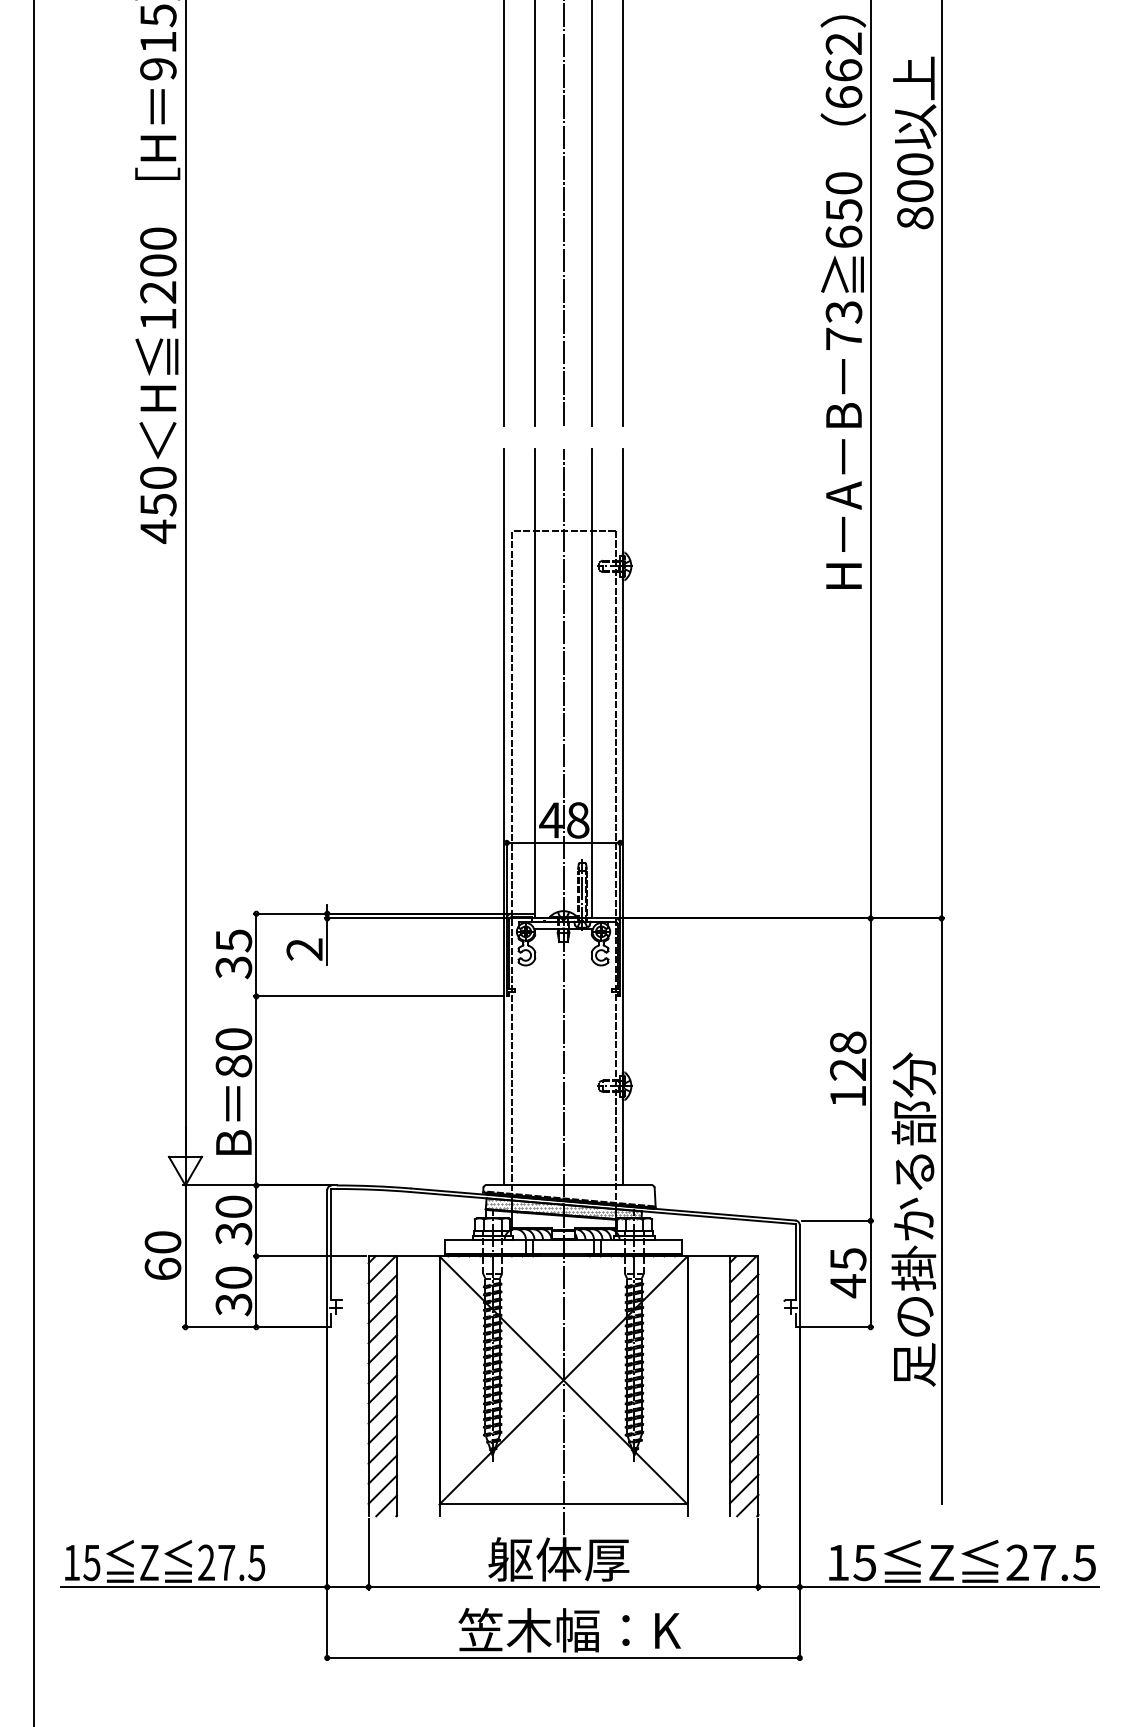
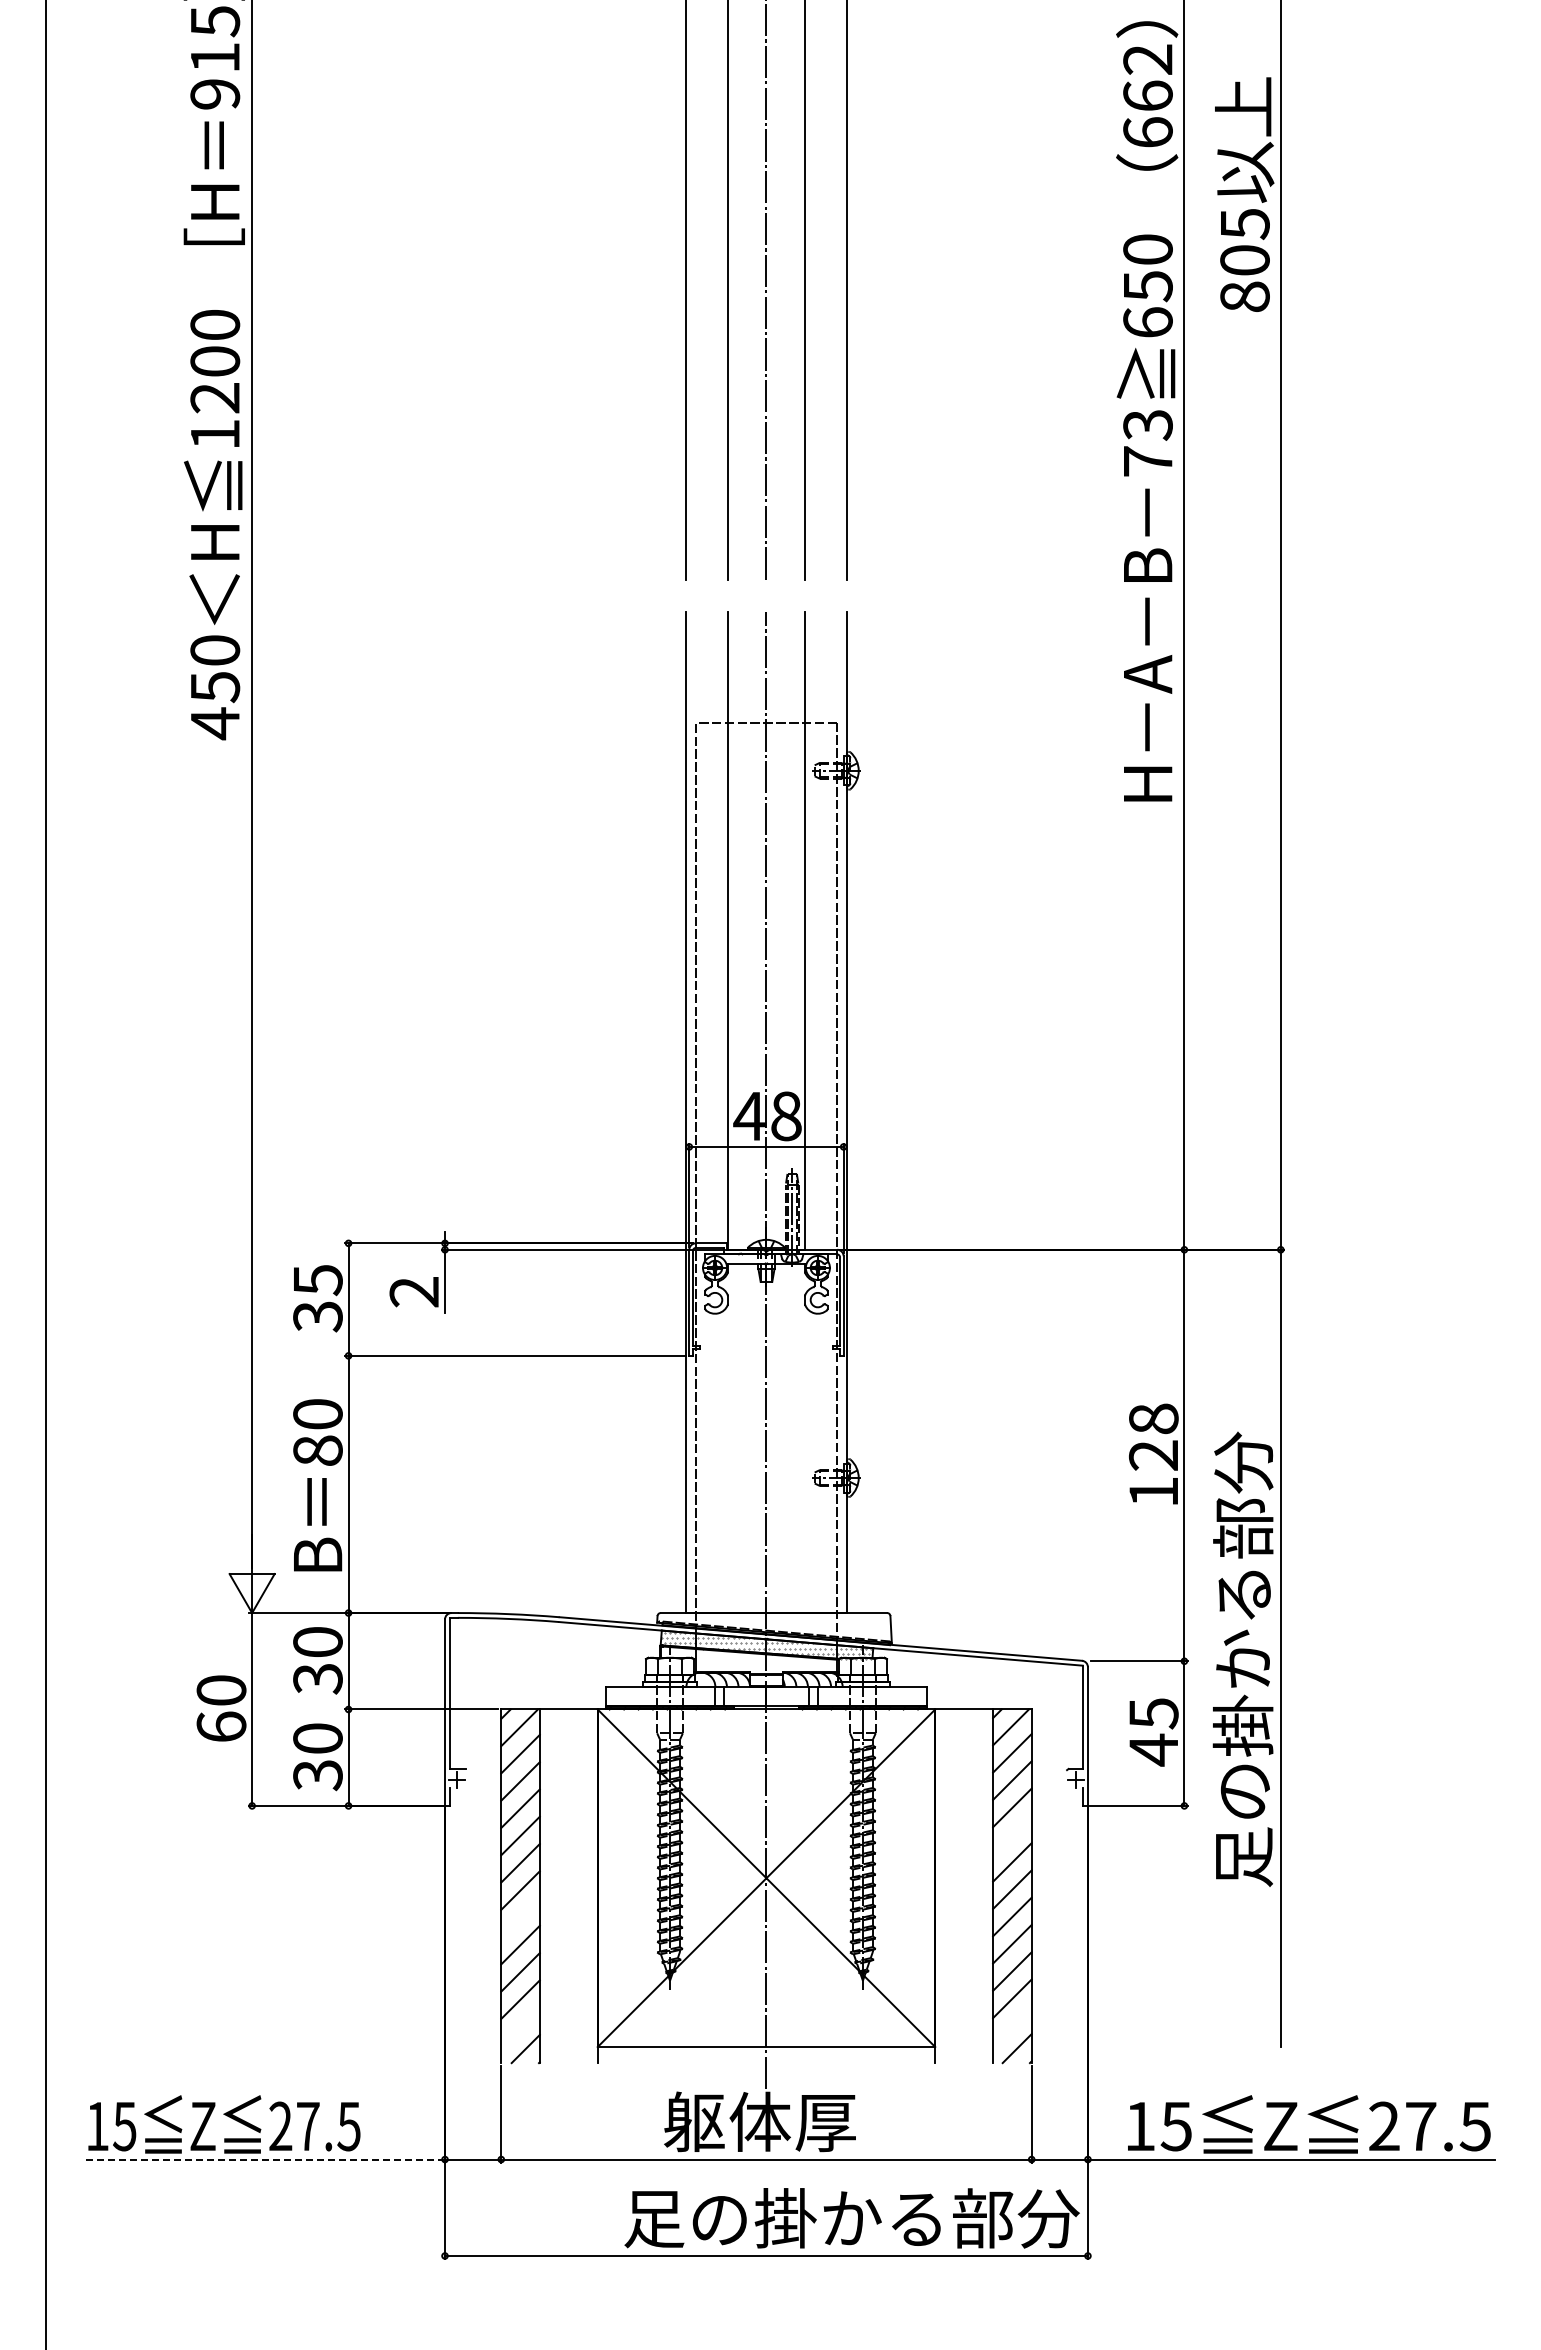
text: (914, 164) -> (1244, 224), 800 -> 805
line: (744, 1348) -> (1012, 1834), removed
line: (382, 1409) -> (520, 1917), removed
line: (744, 1488) -> (1012, 2025), removed
line: (382, 1489) -> (520, 2026), removed
line: (194, 1587) -> (264, 2159), solid -> dashed
text: (626, 1629) -> (851, 2217), 笠木幅：K -> 足の掛かる部分

